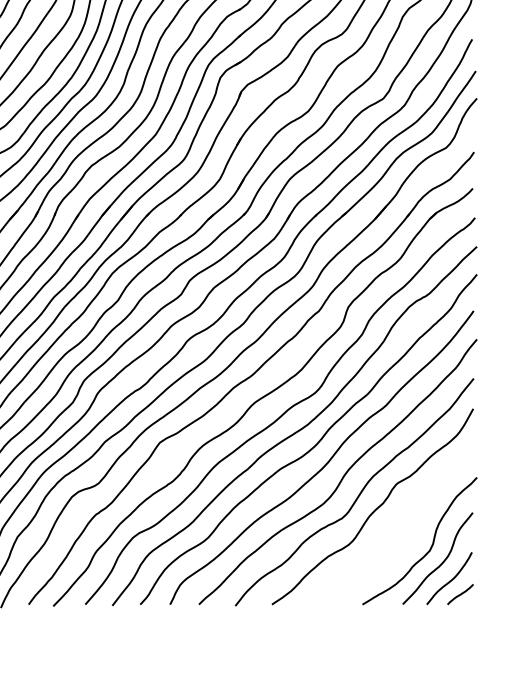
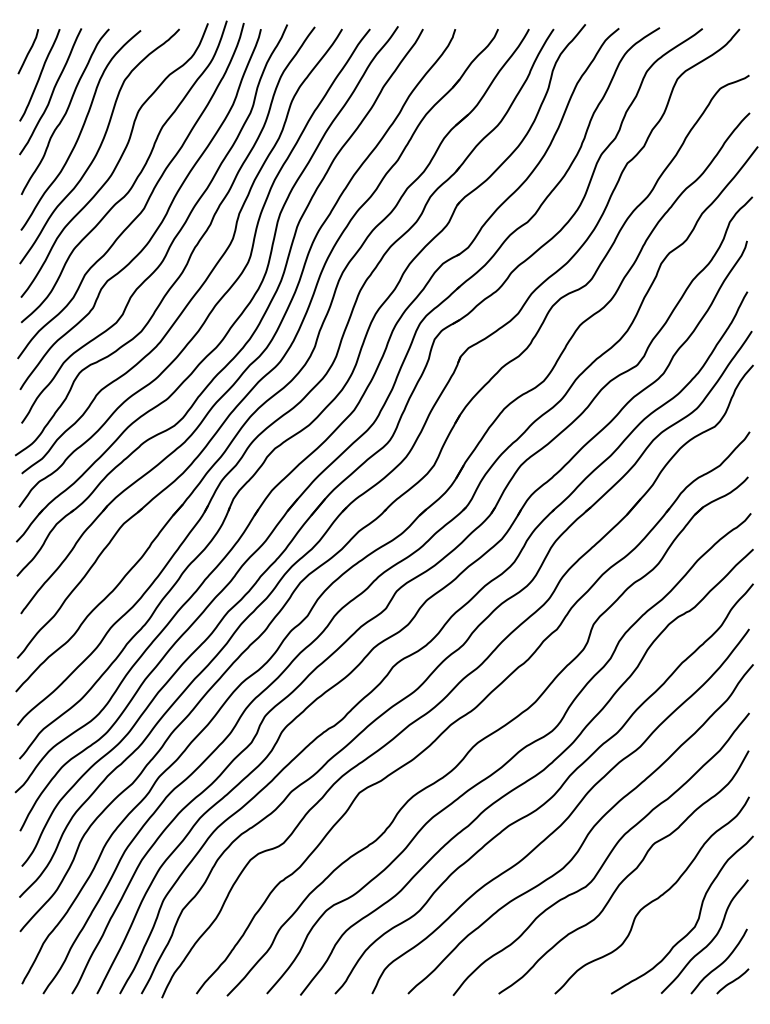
curve: (396, 528) -> (653, 899), added

